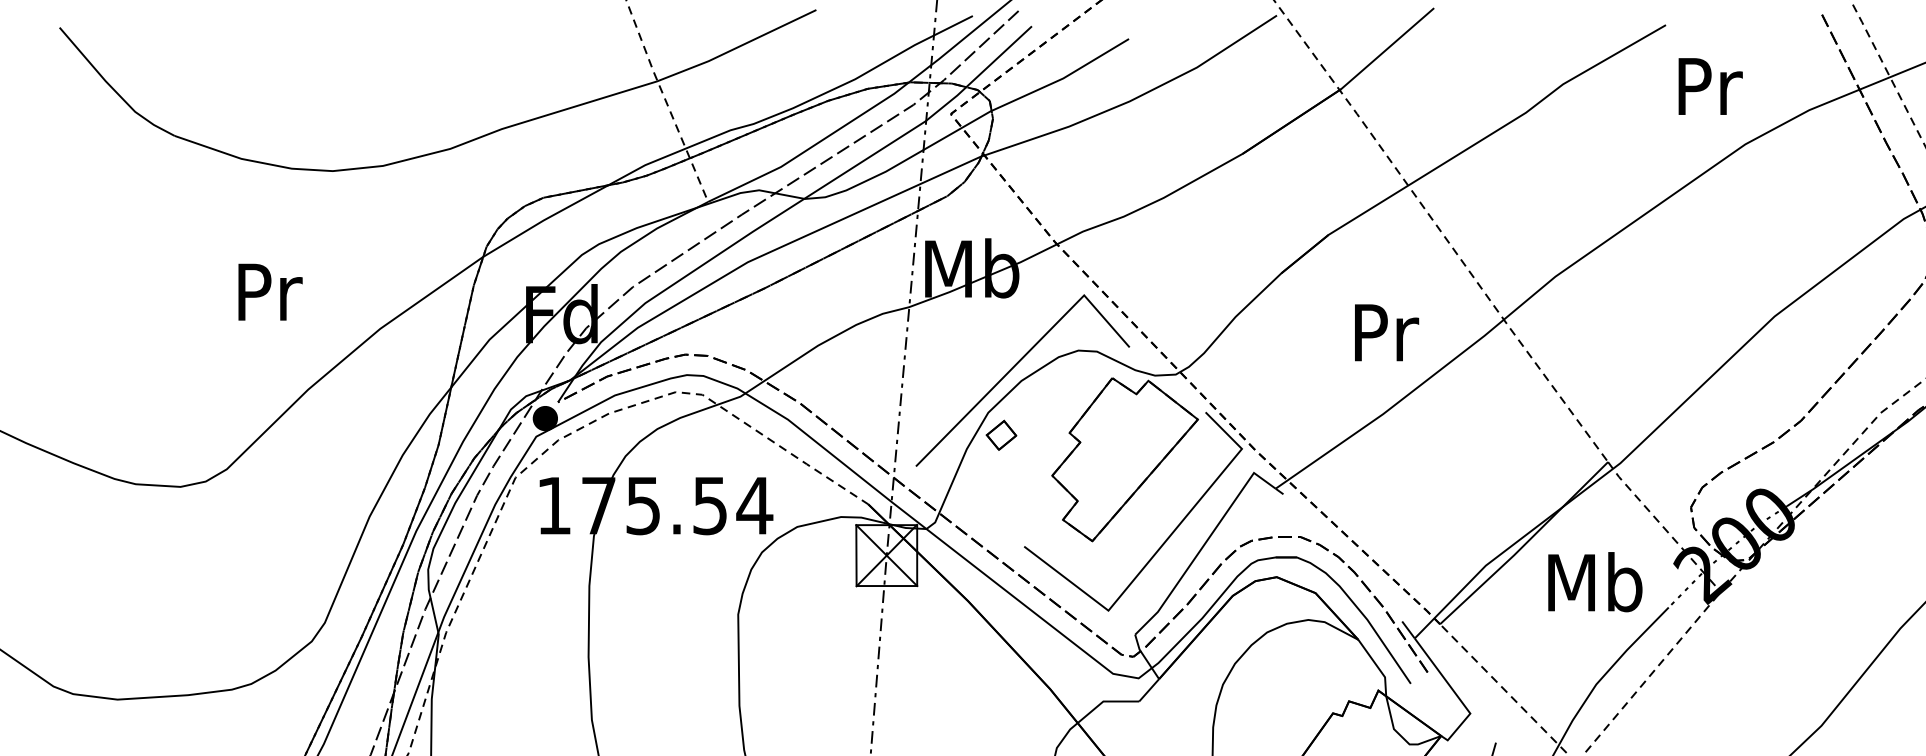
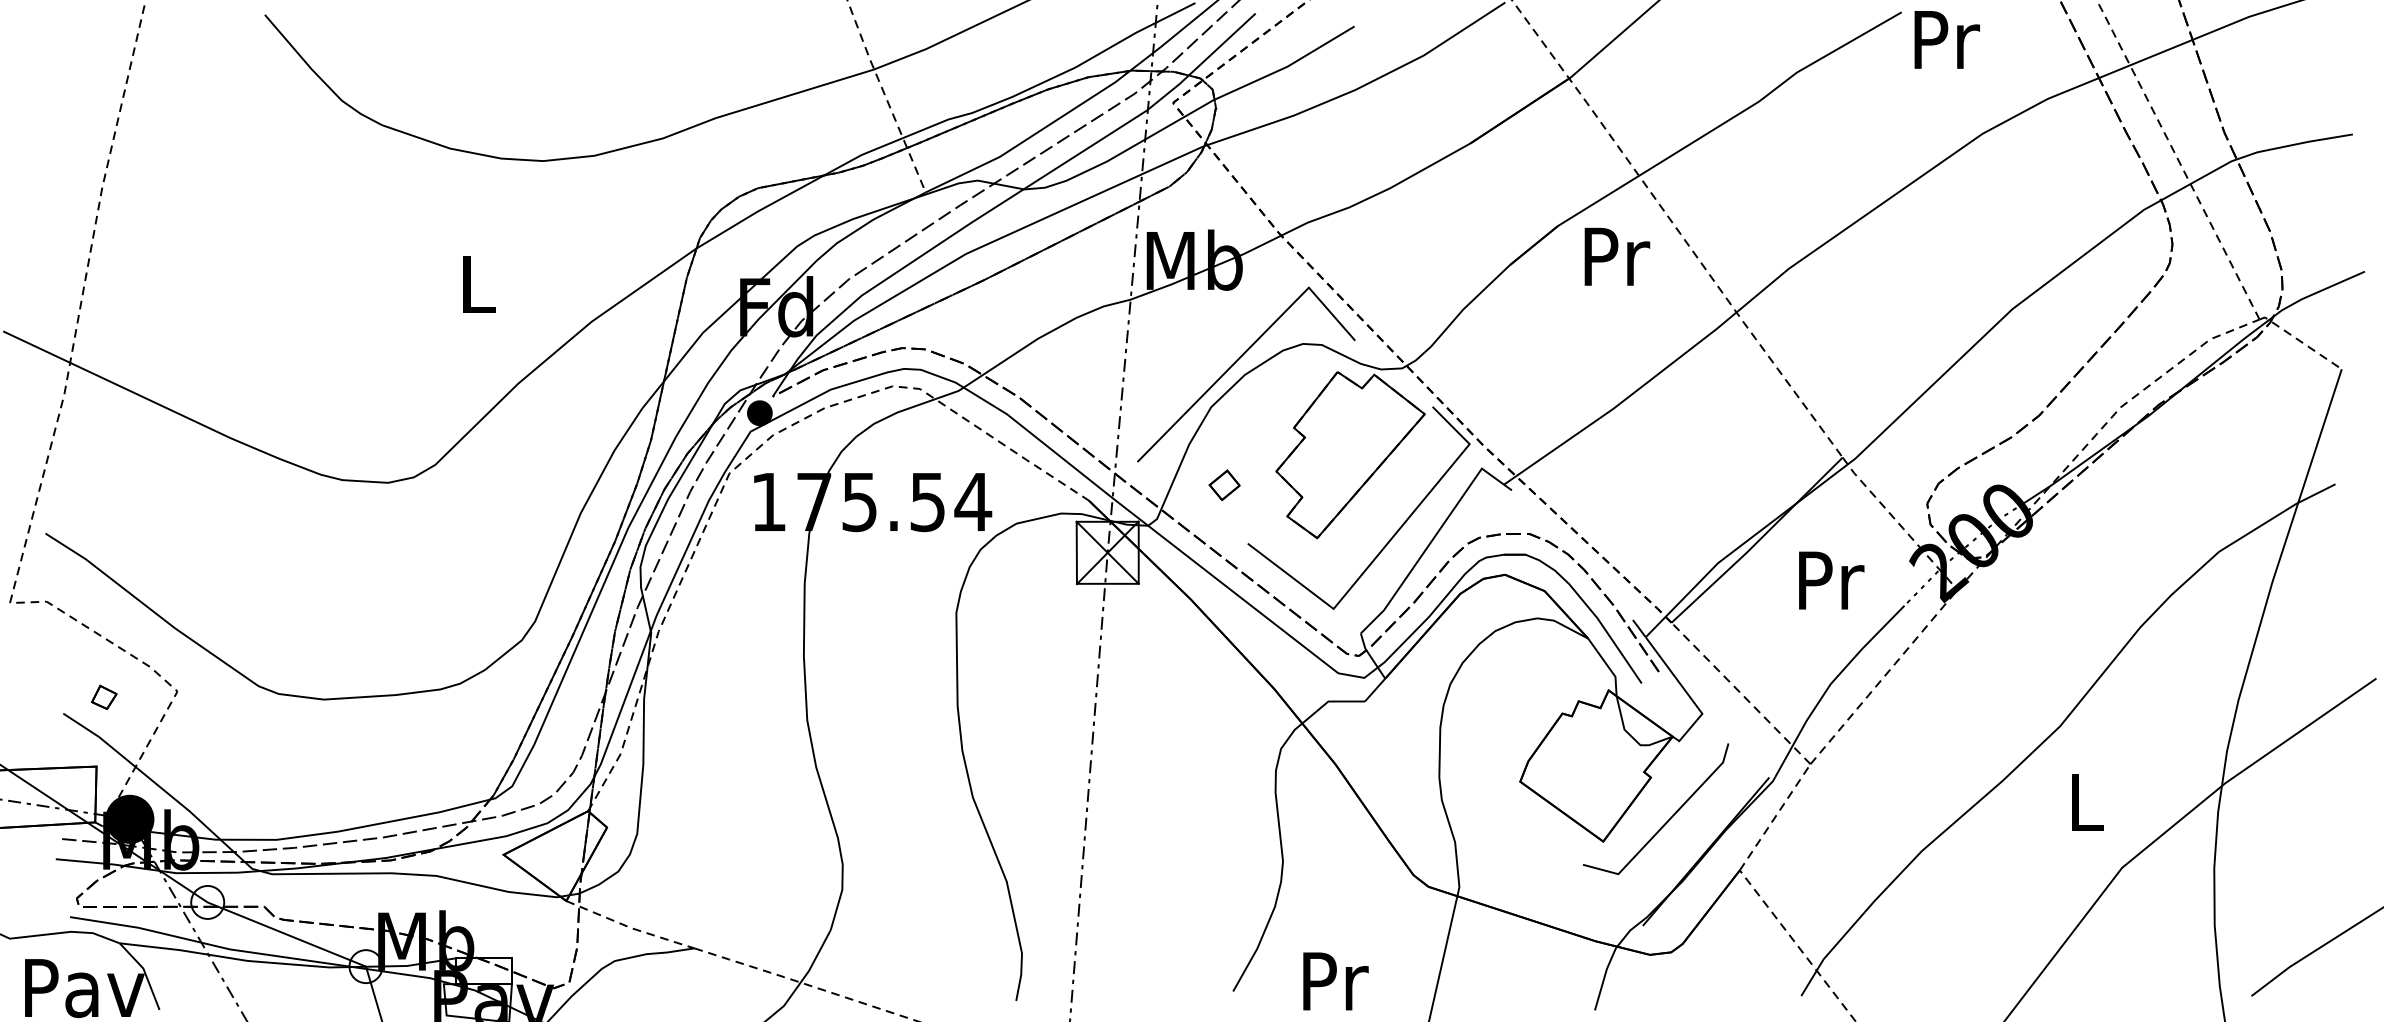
text: (1709, 86) -> (1946, 39), moved
text: (270, 292) -> (479, 284), Pr -> L
text: (1387, 332) -> (1617, 256), moved
part: (1001, 434) -> (1224, 484), moved
text: (1595, 581) -> (1829, 579), Mb -> Pr

